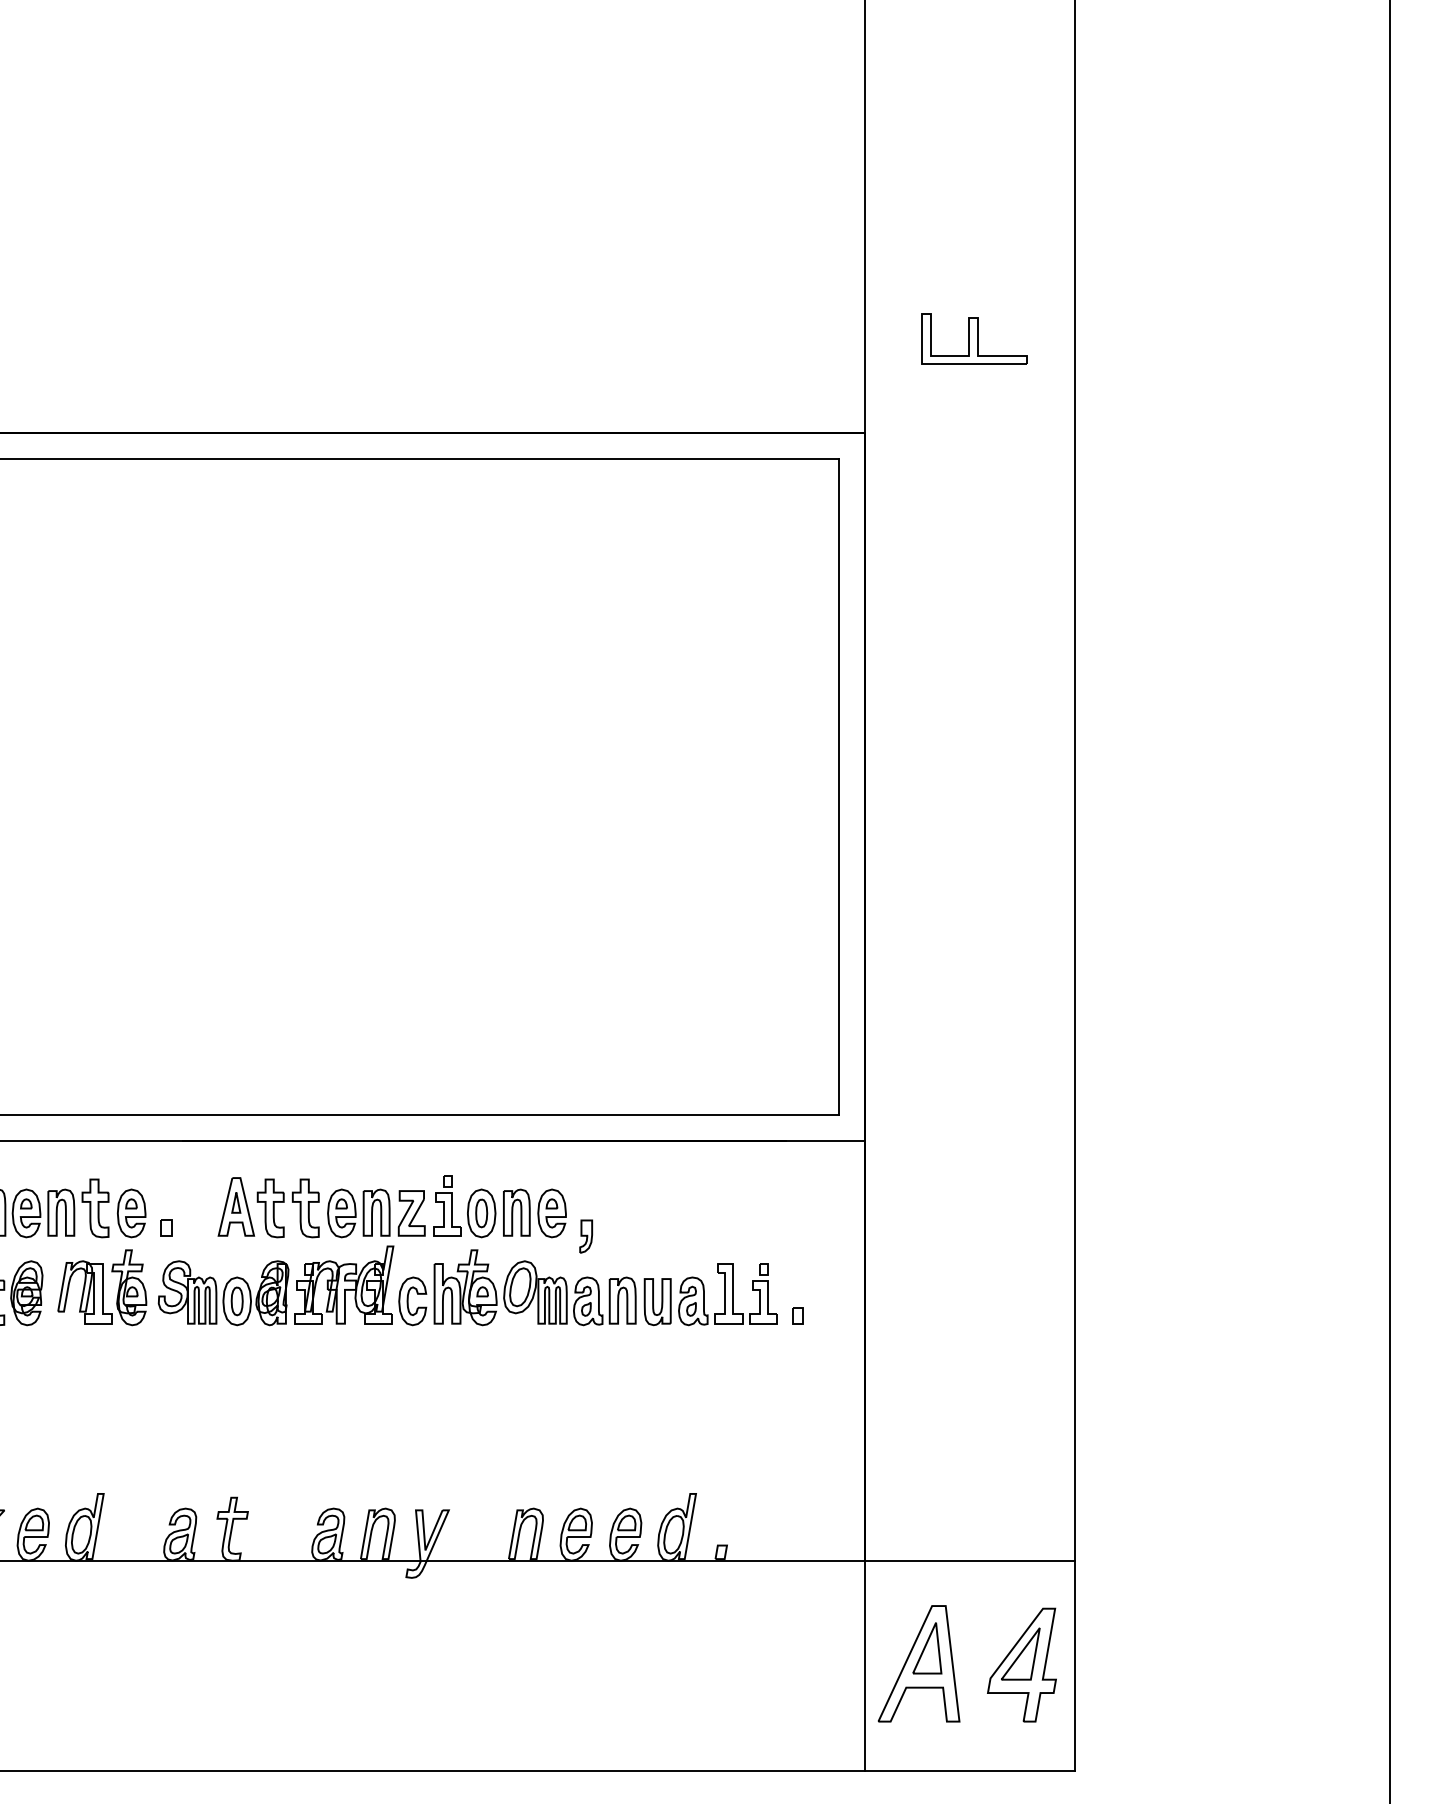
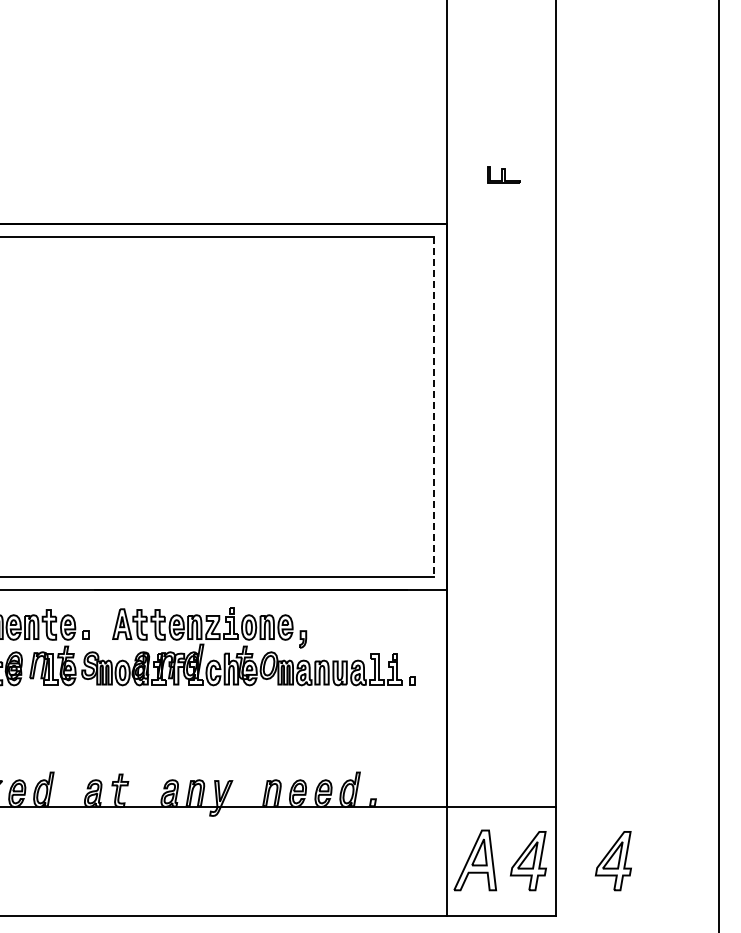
part: (973, 337) -> (503, 174), size x0.6
line: (838, 785) -> (433, 406), solid -> dashed
part: (1186, 1665) -> (613, 861), added

